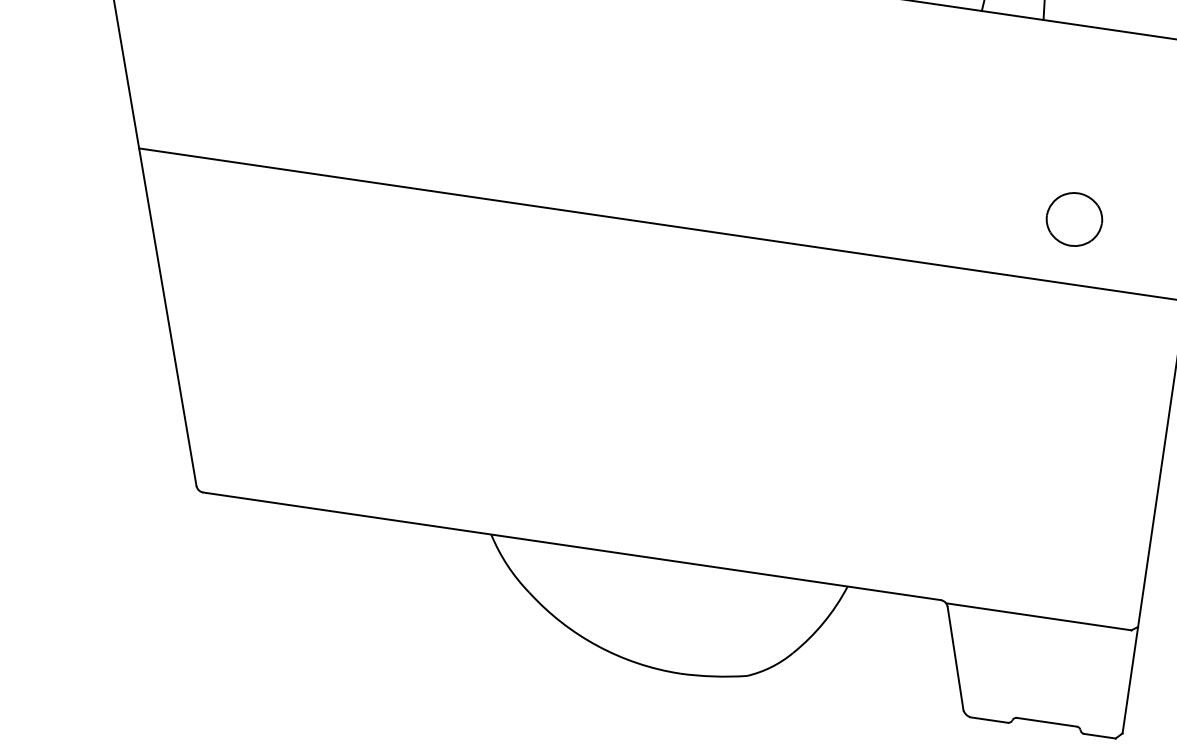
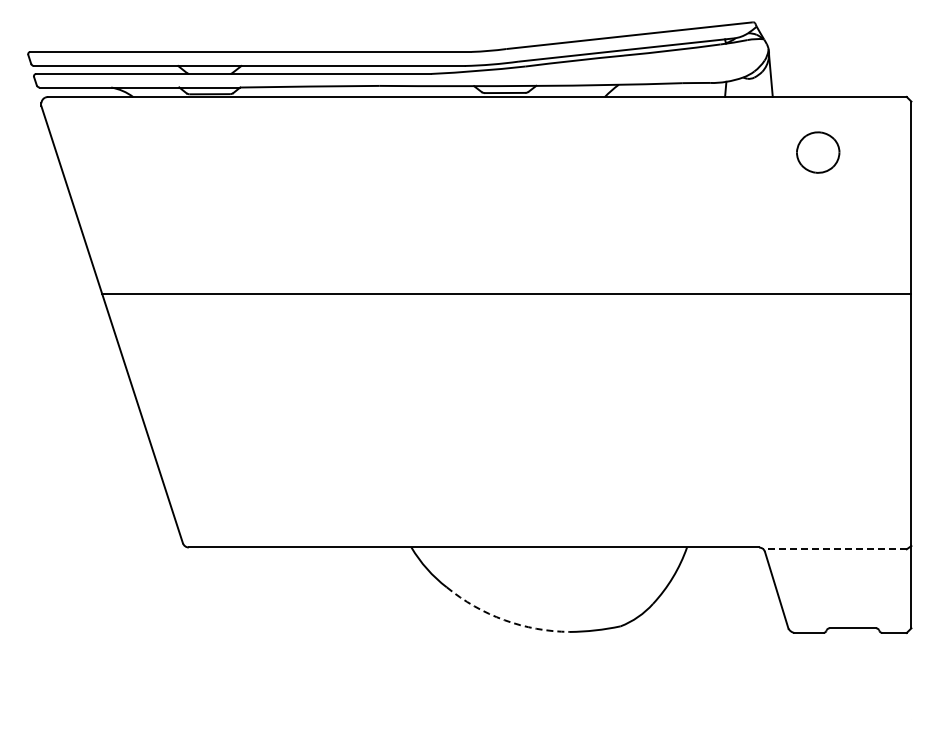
part: (1074, 219) -> (818, 152), moved
line: (1039, 617) -> (835, 549), solid -> dashed
arc: (597, 646) -> (504, 620), solid -> dashed

